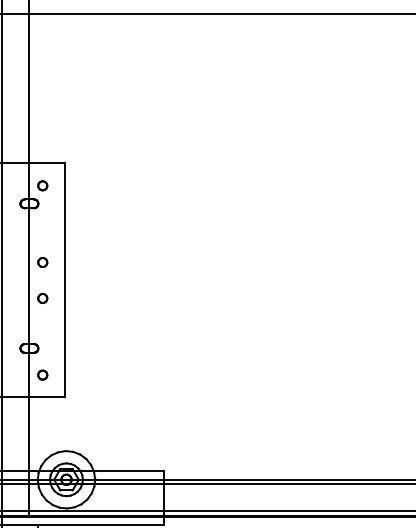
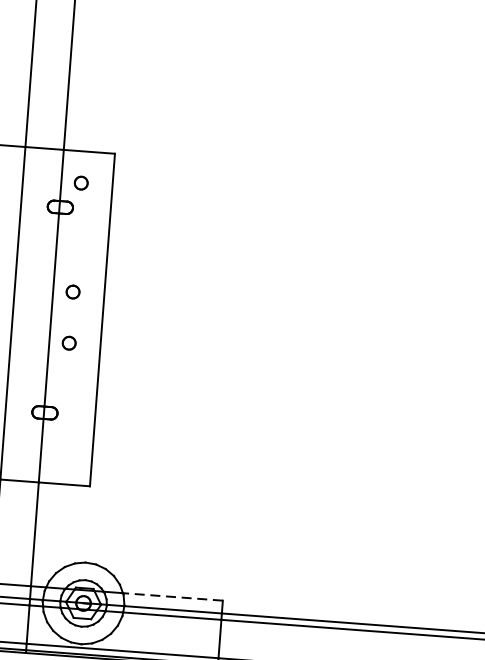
part: (42, 374) -> (60, 451), removed
line: (128, 470) -> (172, 596), solid -> dashed

